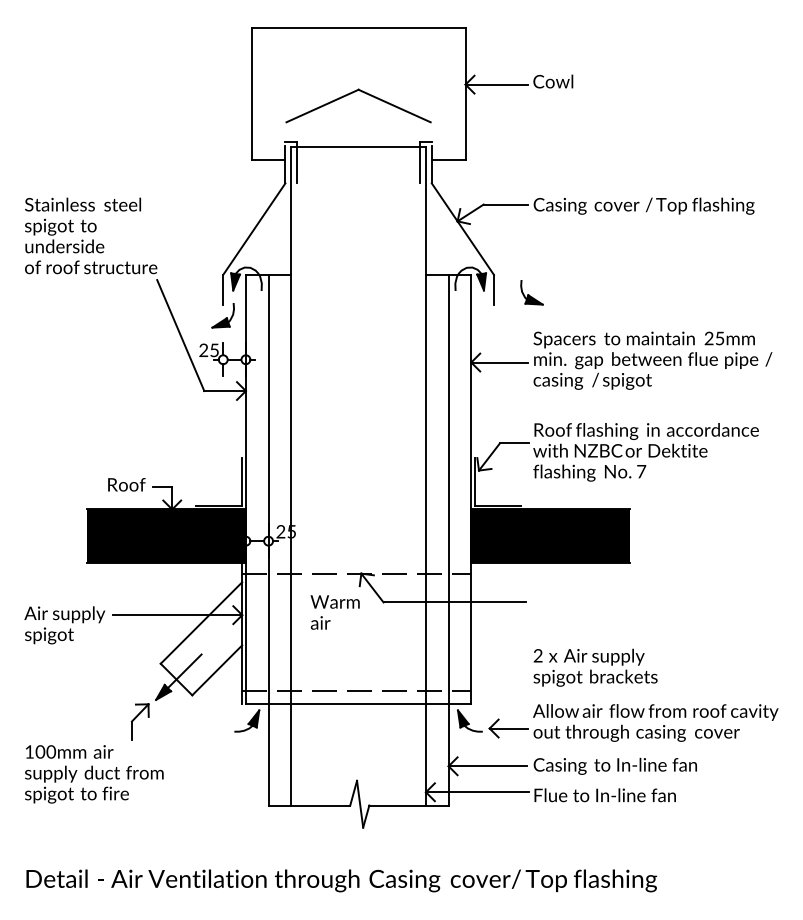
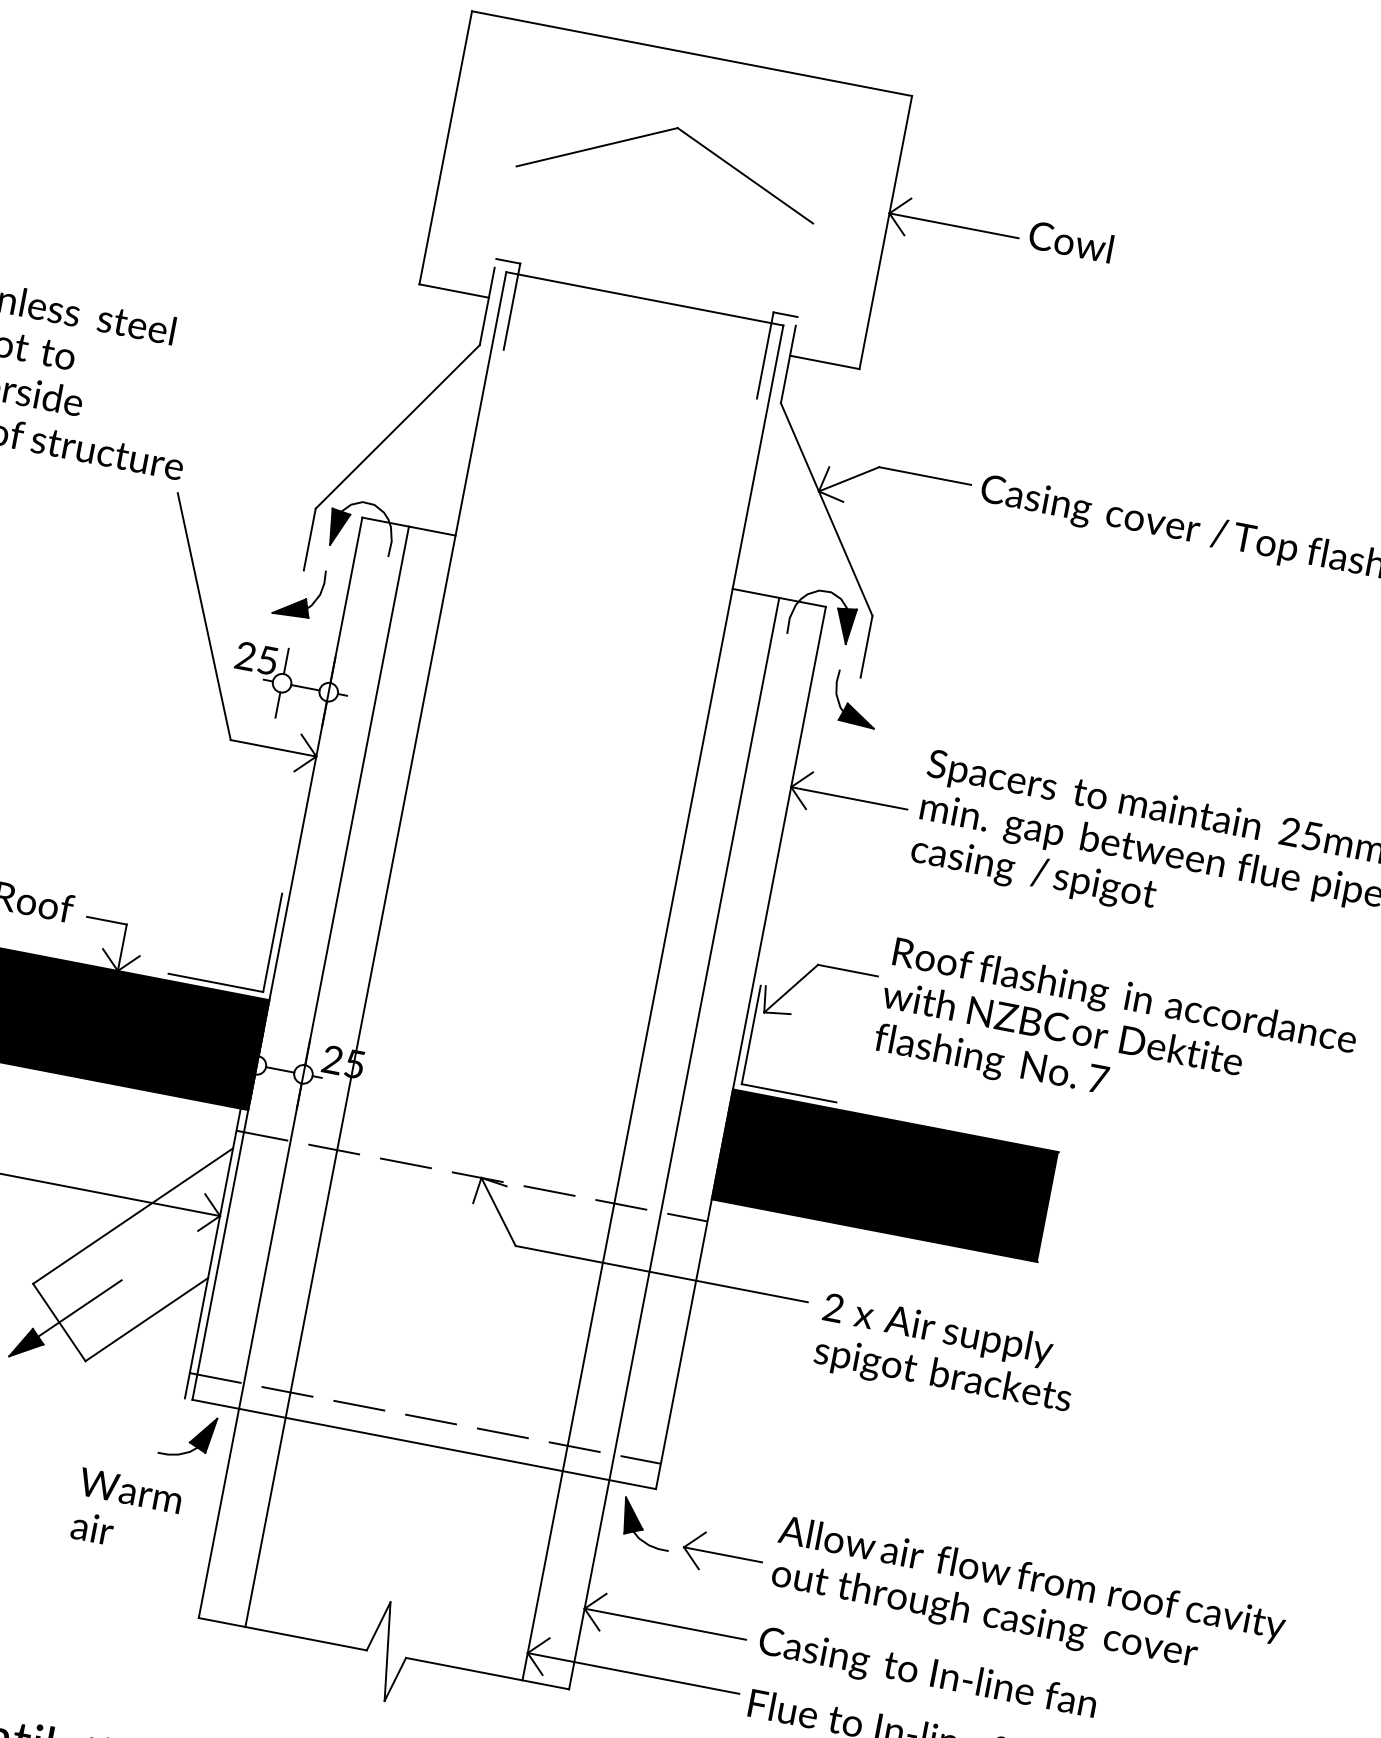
part: (353, 93) -> (665, 133), moved
part: (531, 292) -> (855, 699), moved
text: (334, 612) -> (125, 1512), moved
text: (595, 667) -> (946, 1354), moved

